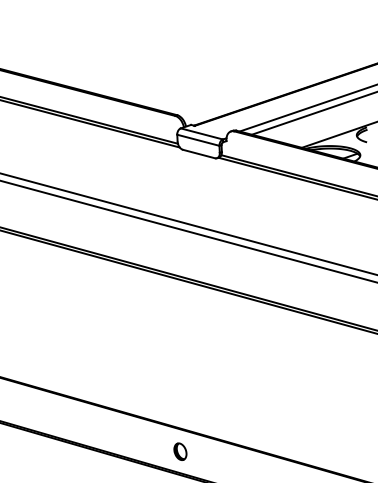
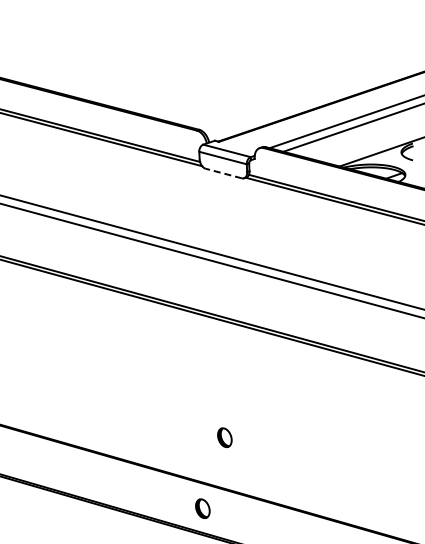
line: (198, 154) -> (223, 173), solid -> dashed
part: (199, 388) -> (224, 437), added

